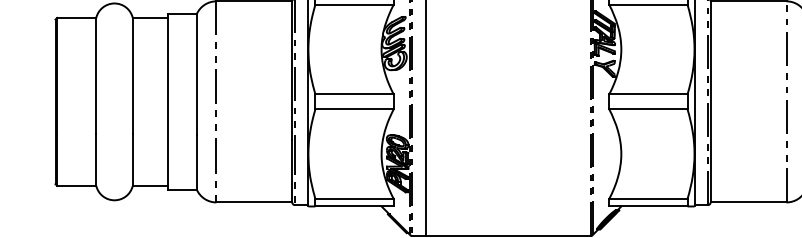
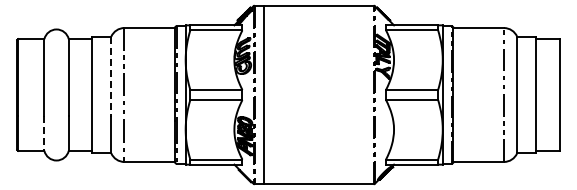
line: (197, 75) -> (111, 77), solid -> dashed
line: (96, 161) -> (44, 134), solid -> dashed

